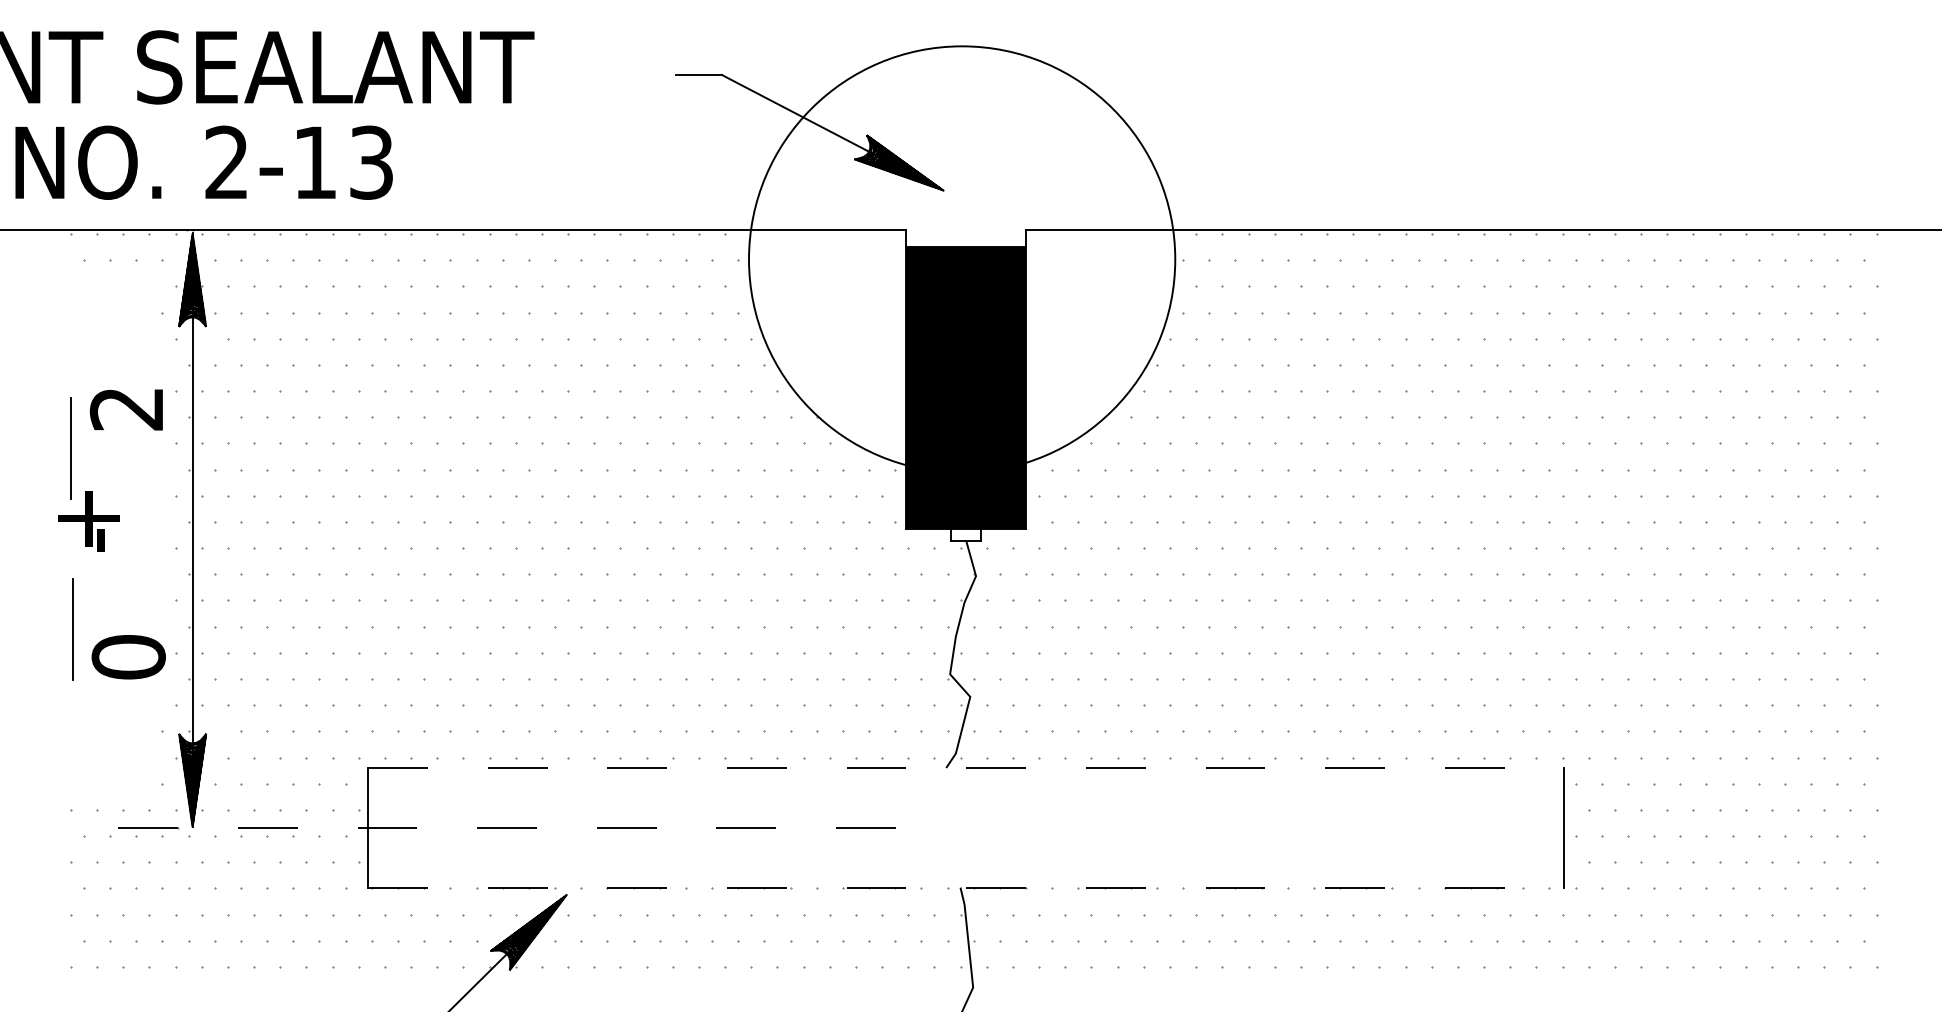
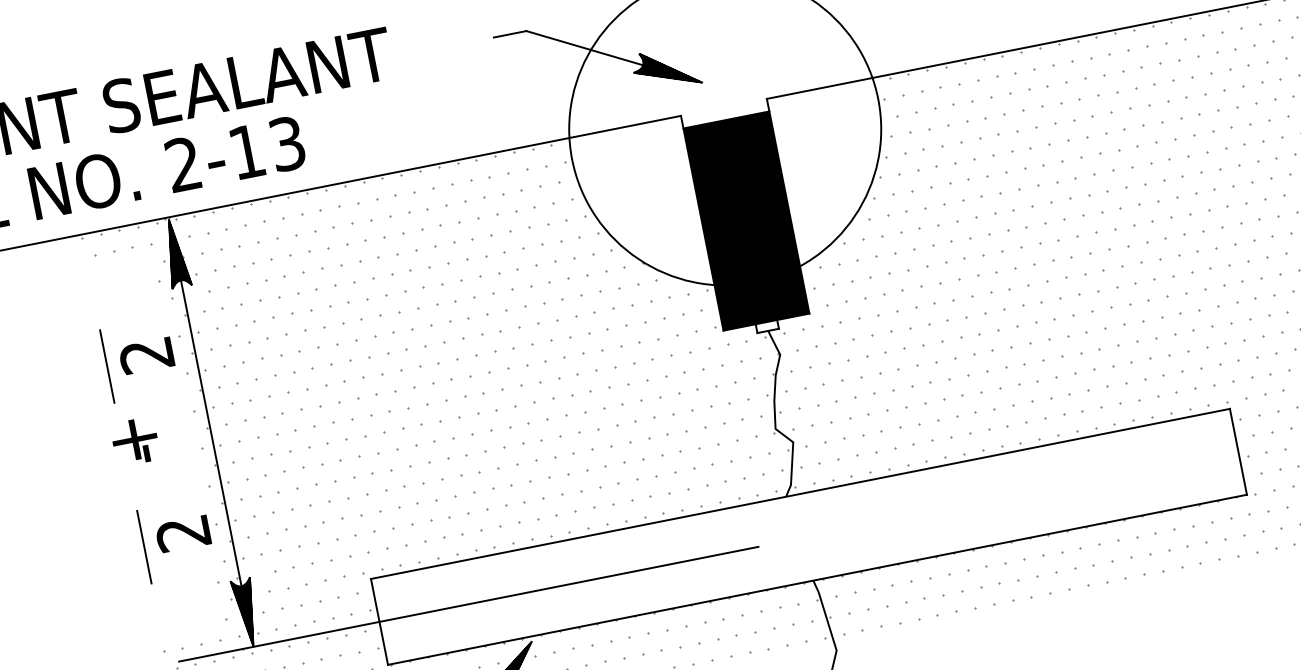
line: (70, 448) -> (106, 366), moved
line: (72, 629) -> (144, 547), moved
text: (128, 657) -> (183, 533), 0 -> 2
line: (966, 768) -> (800, 494), dashed -> solid
line: (491, 827) -> (468, 604), dashed -> solid
line: (966, 887) -> (817, 579), dashed -> solid

